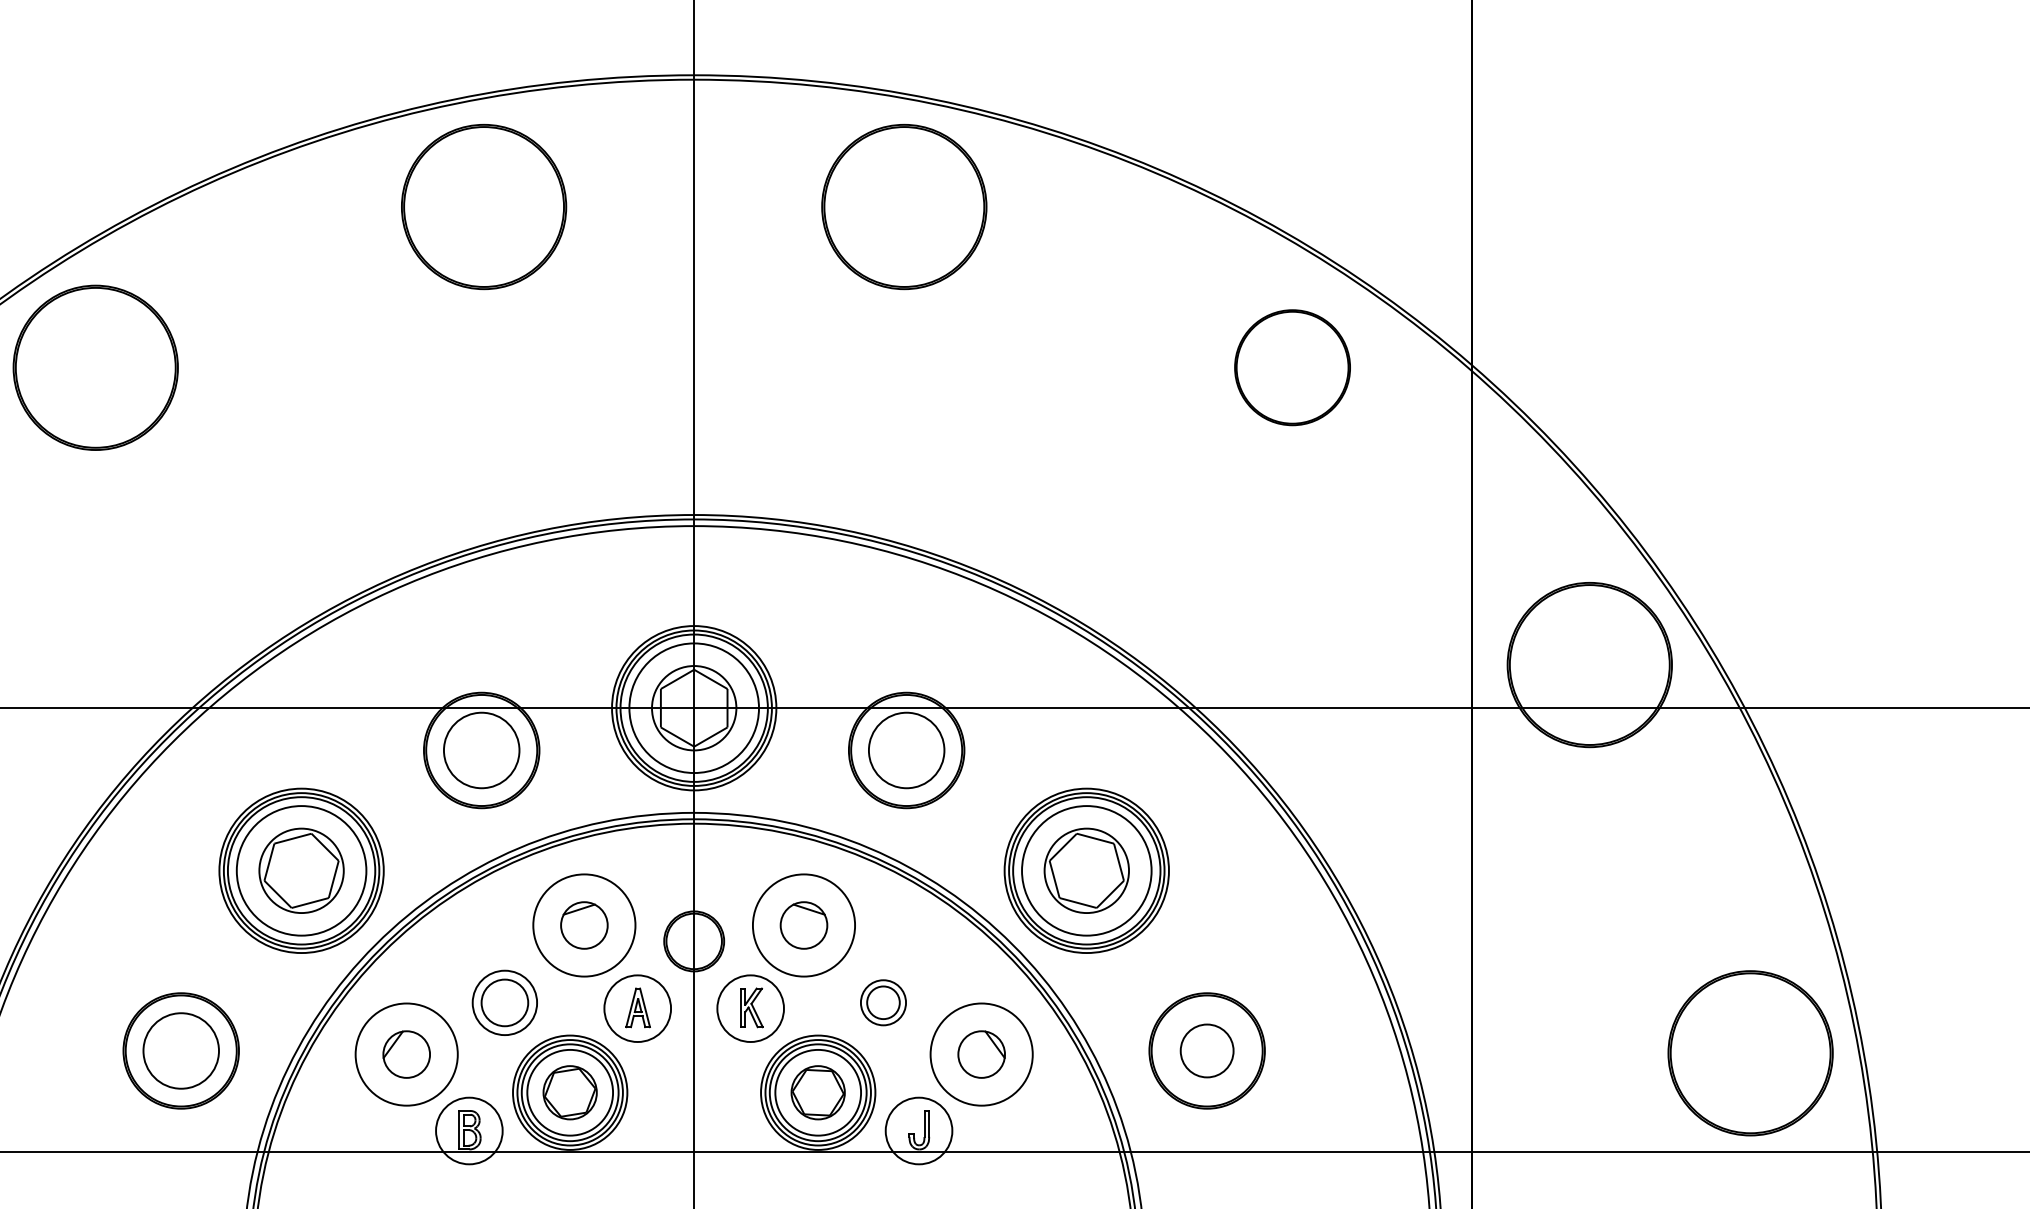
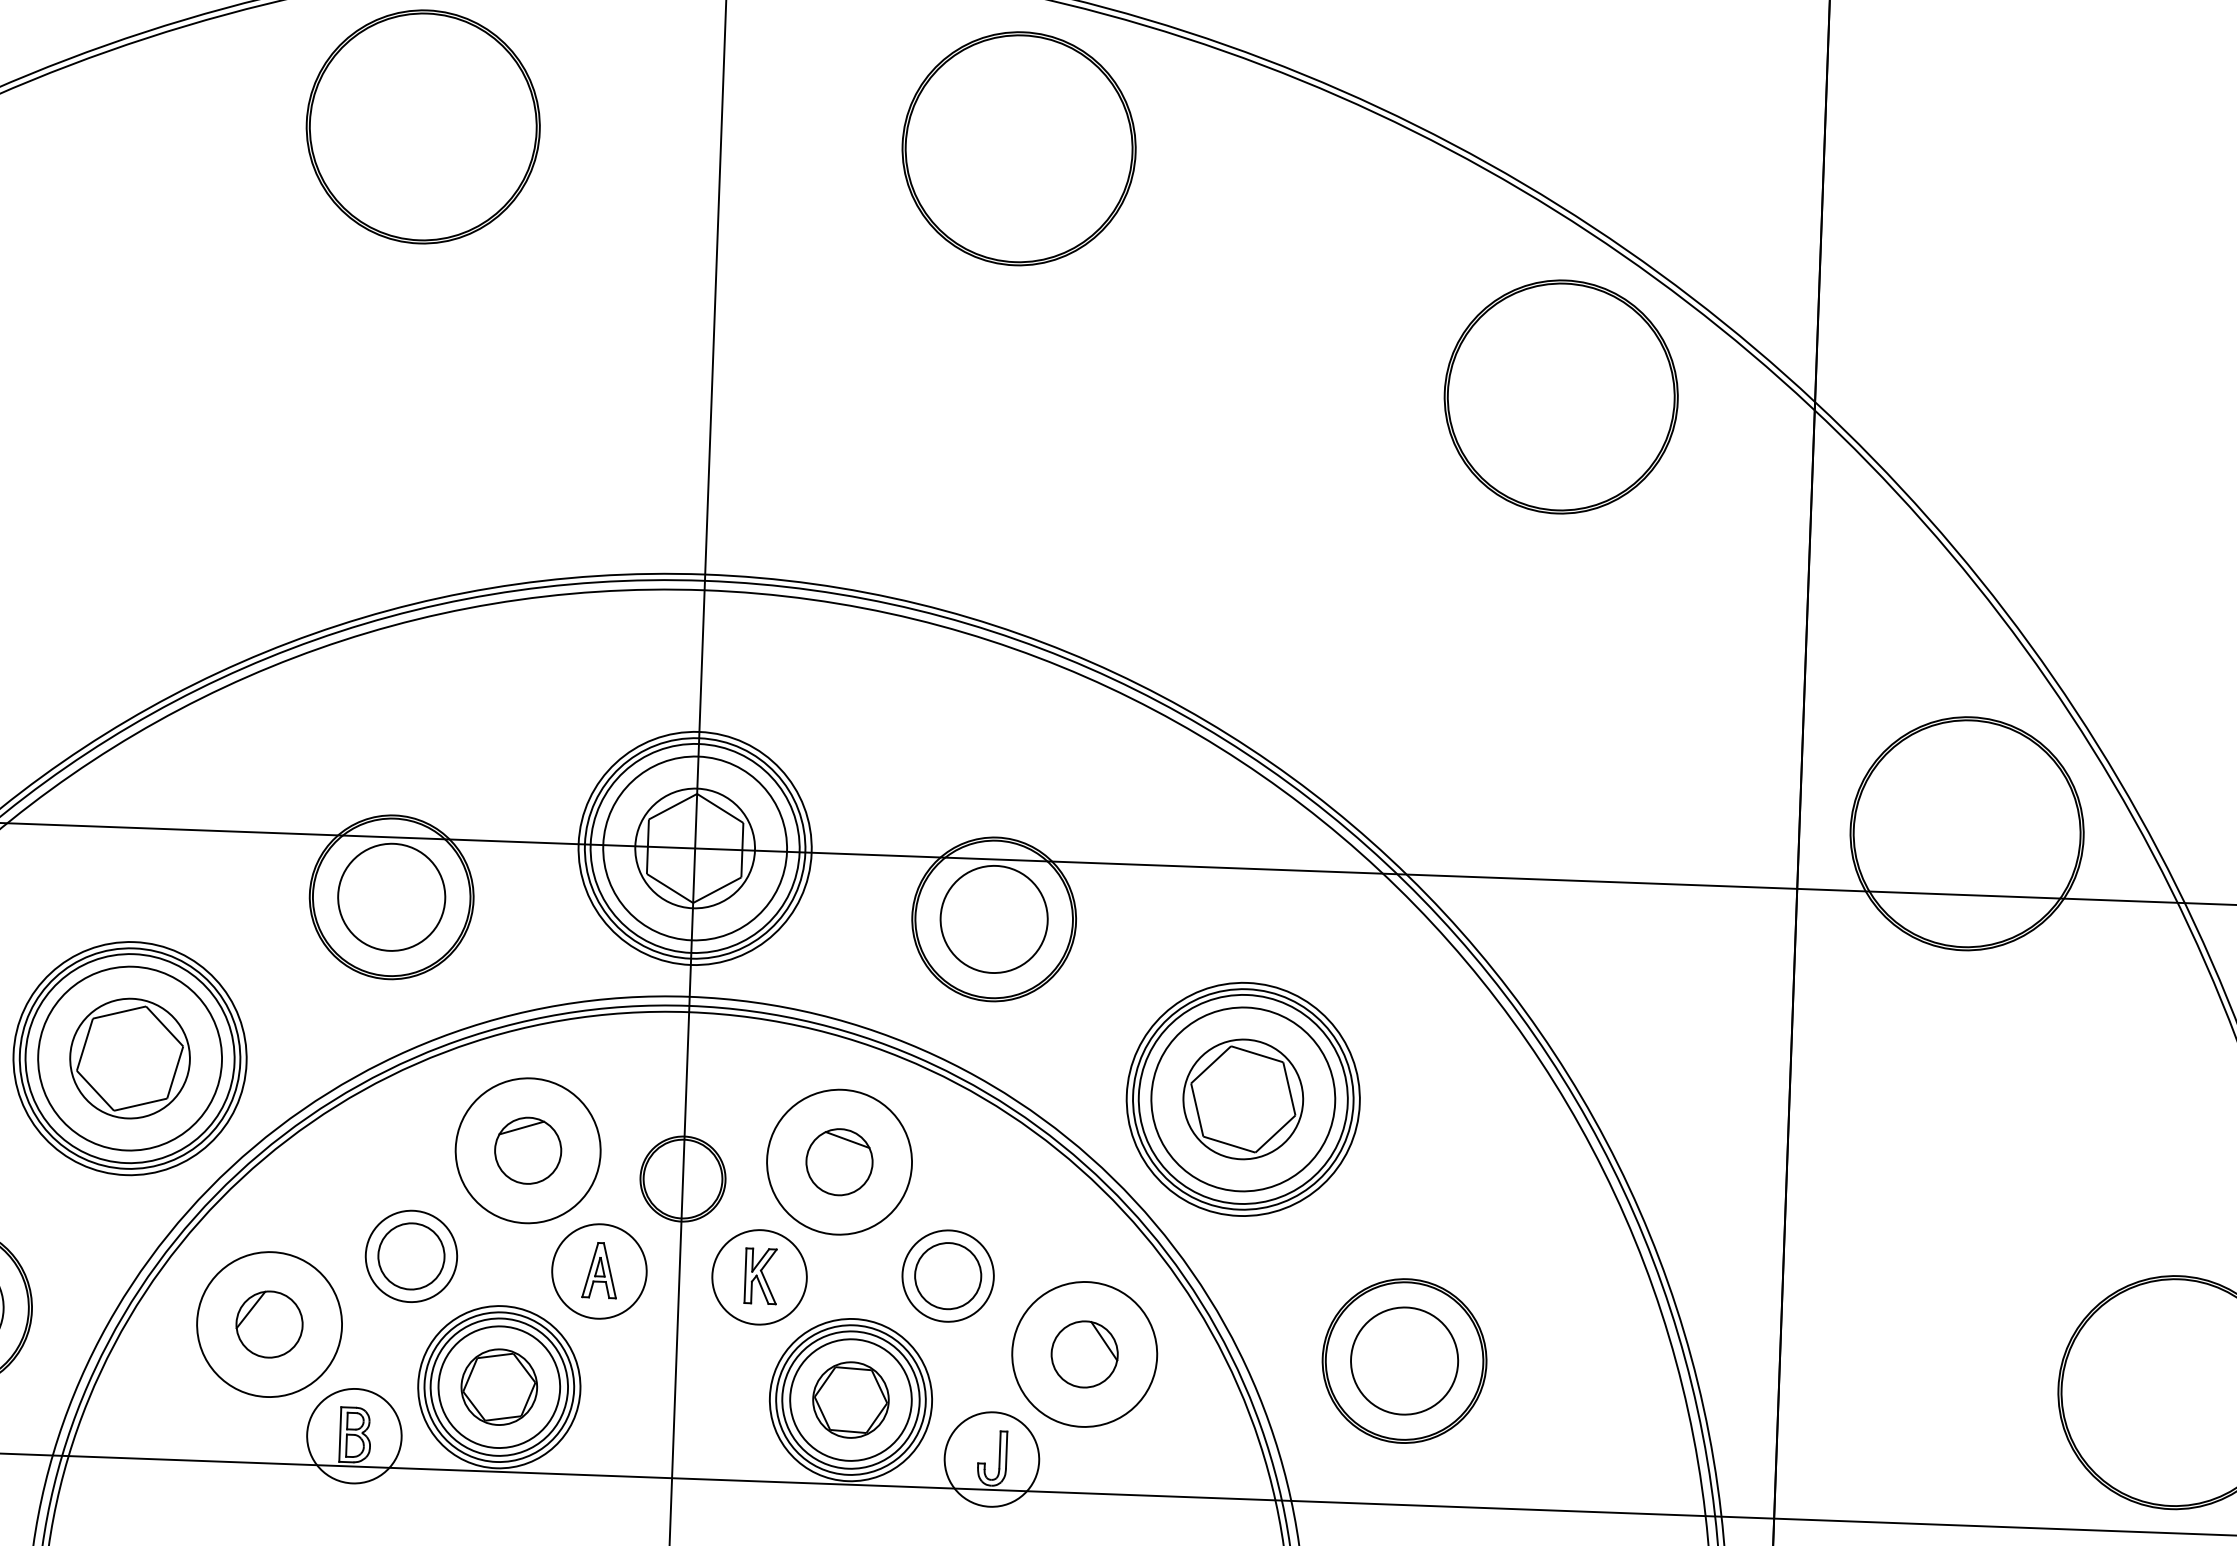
part: (1292, 367) -> (1561, 396), size x1.43
part: (883, 1002) -> (948, 1275), size x1.43
circle: (1206, 1050) -> (1403, 1360), size x1.43

